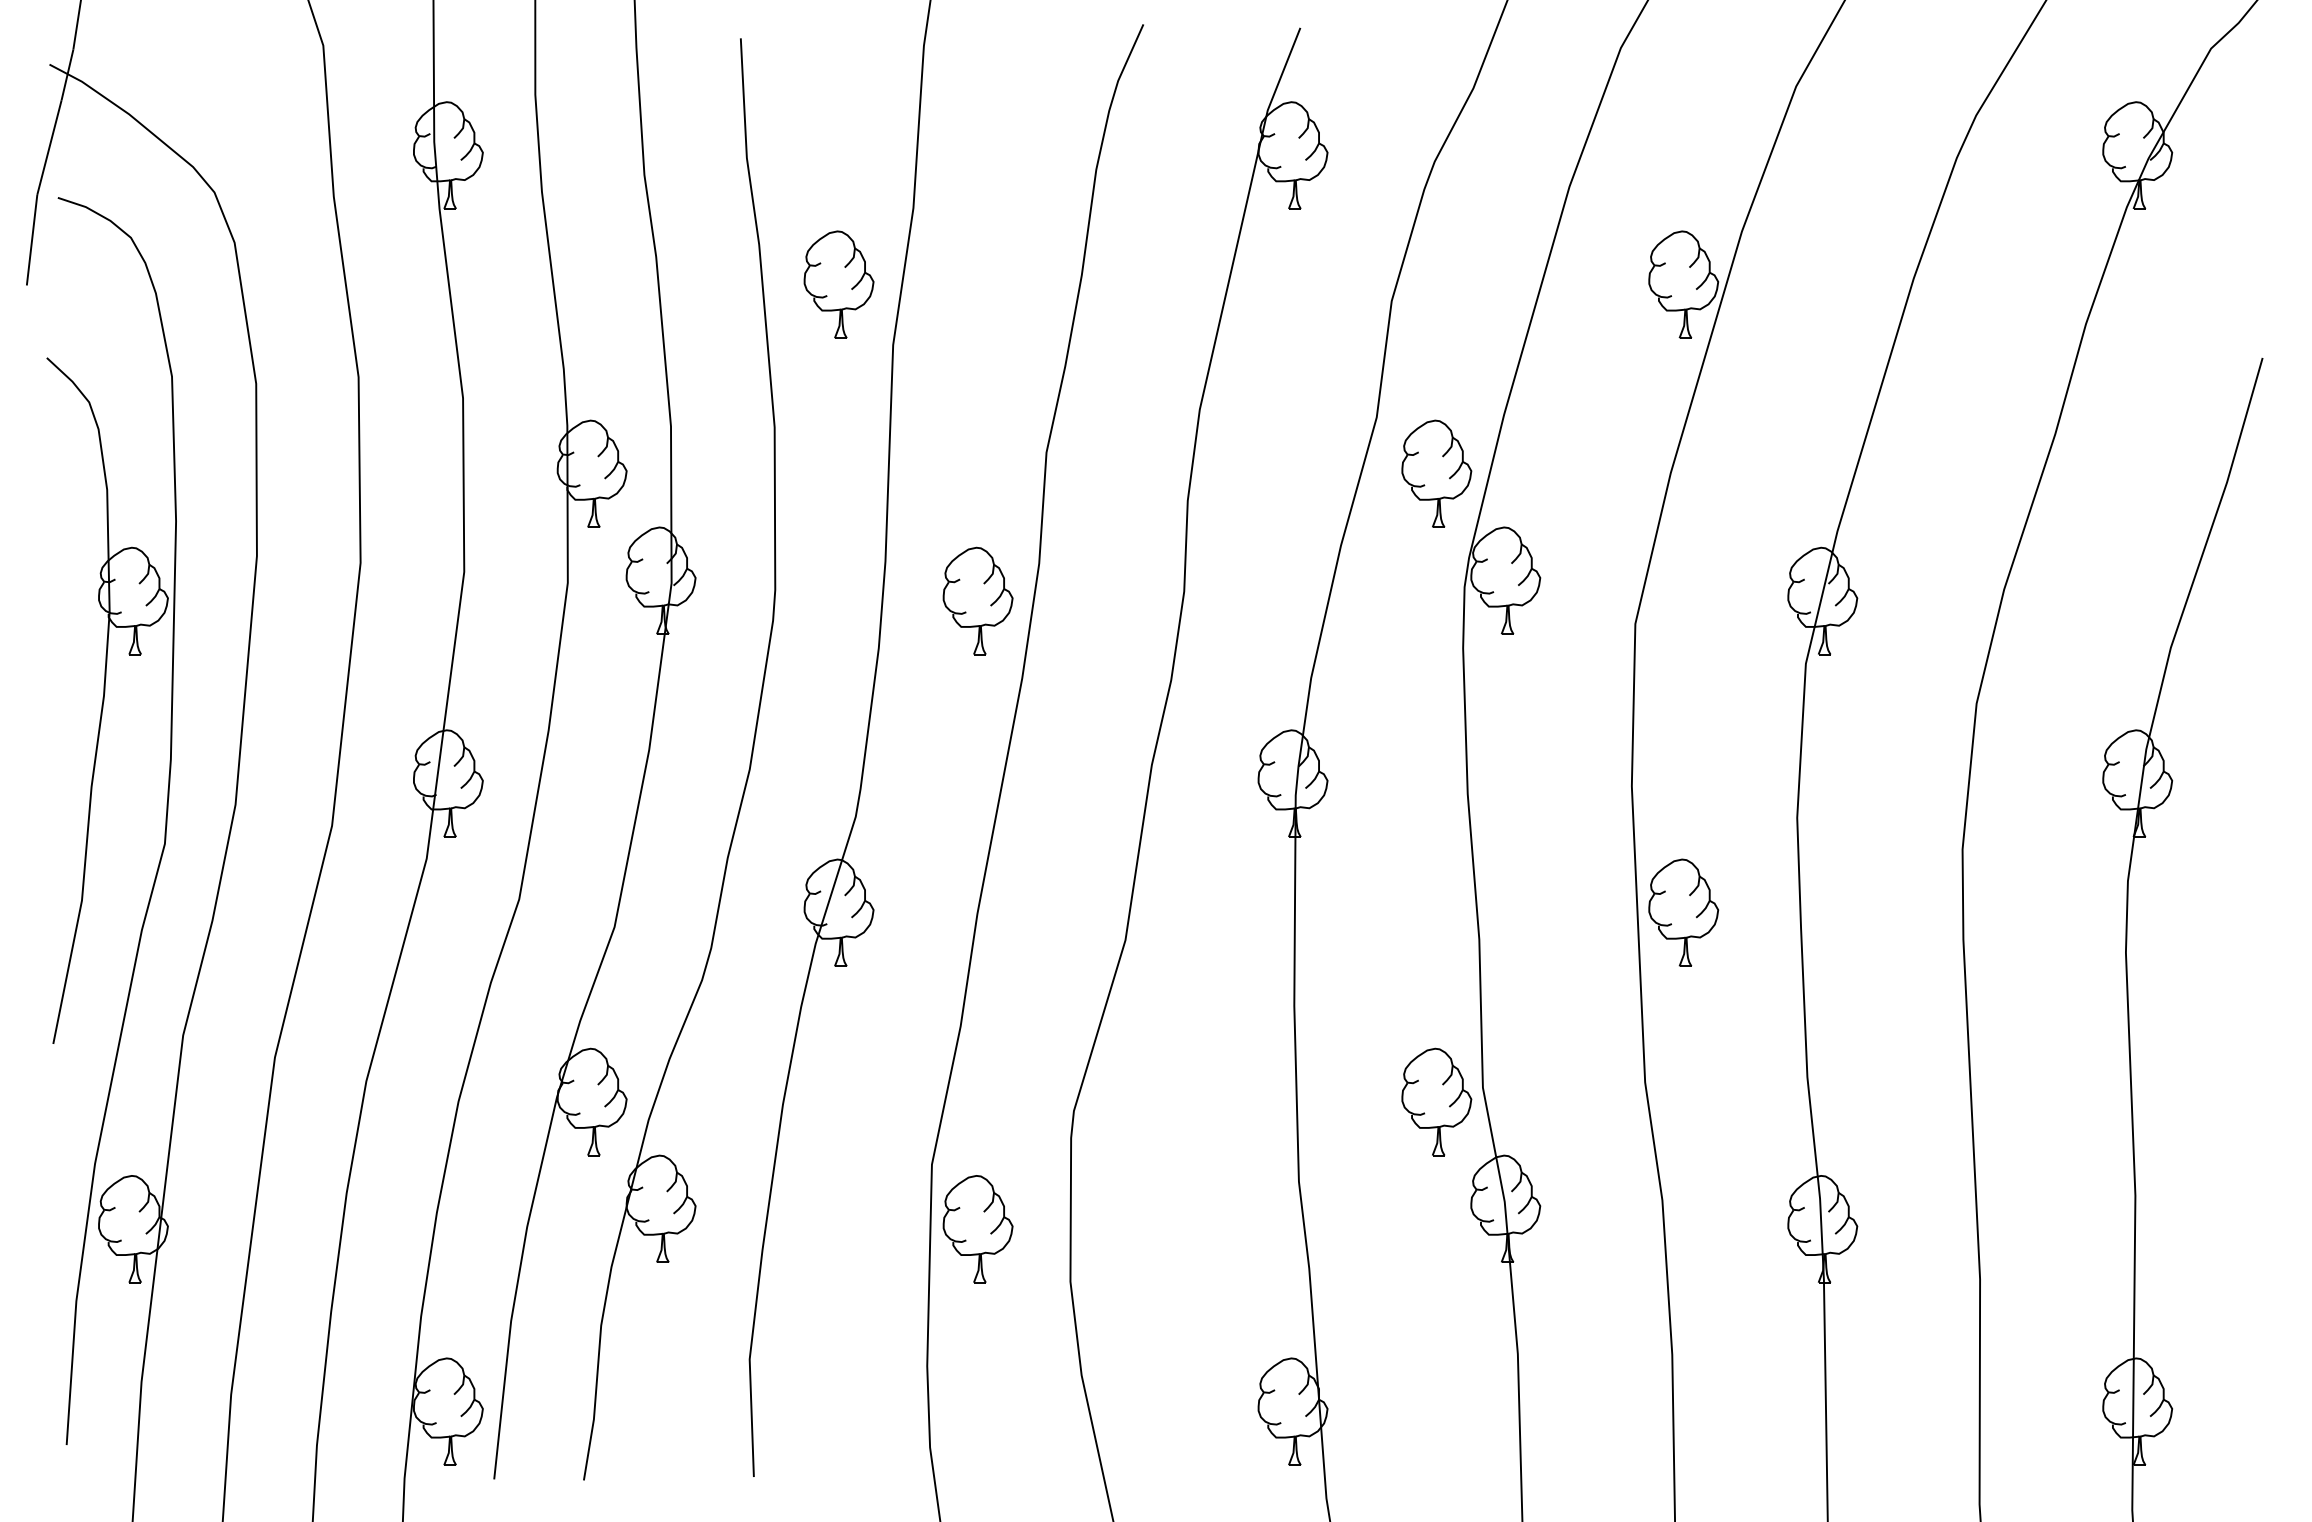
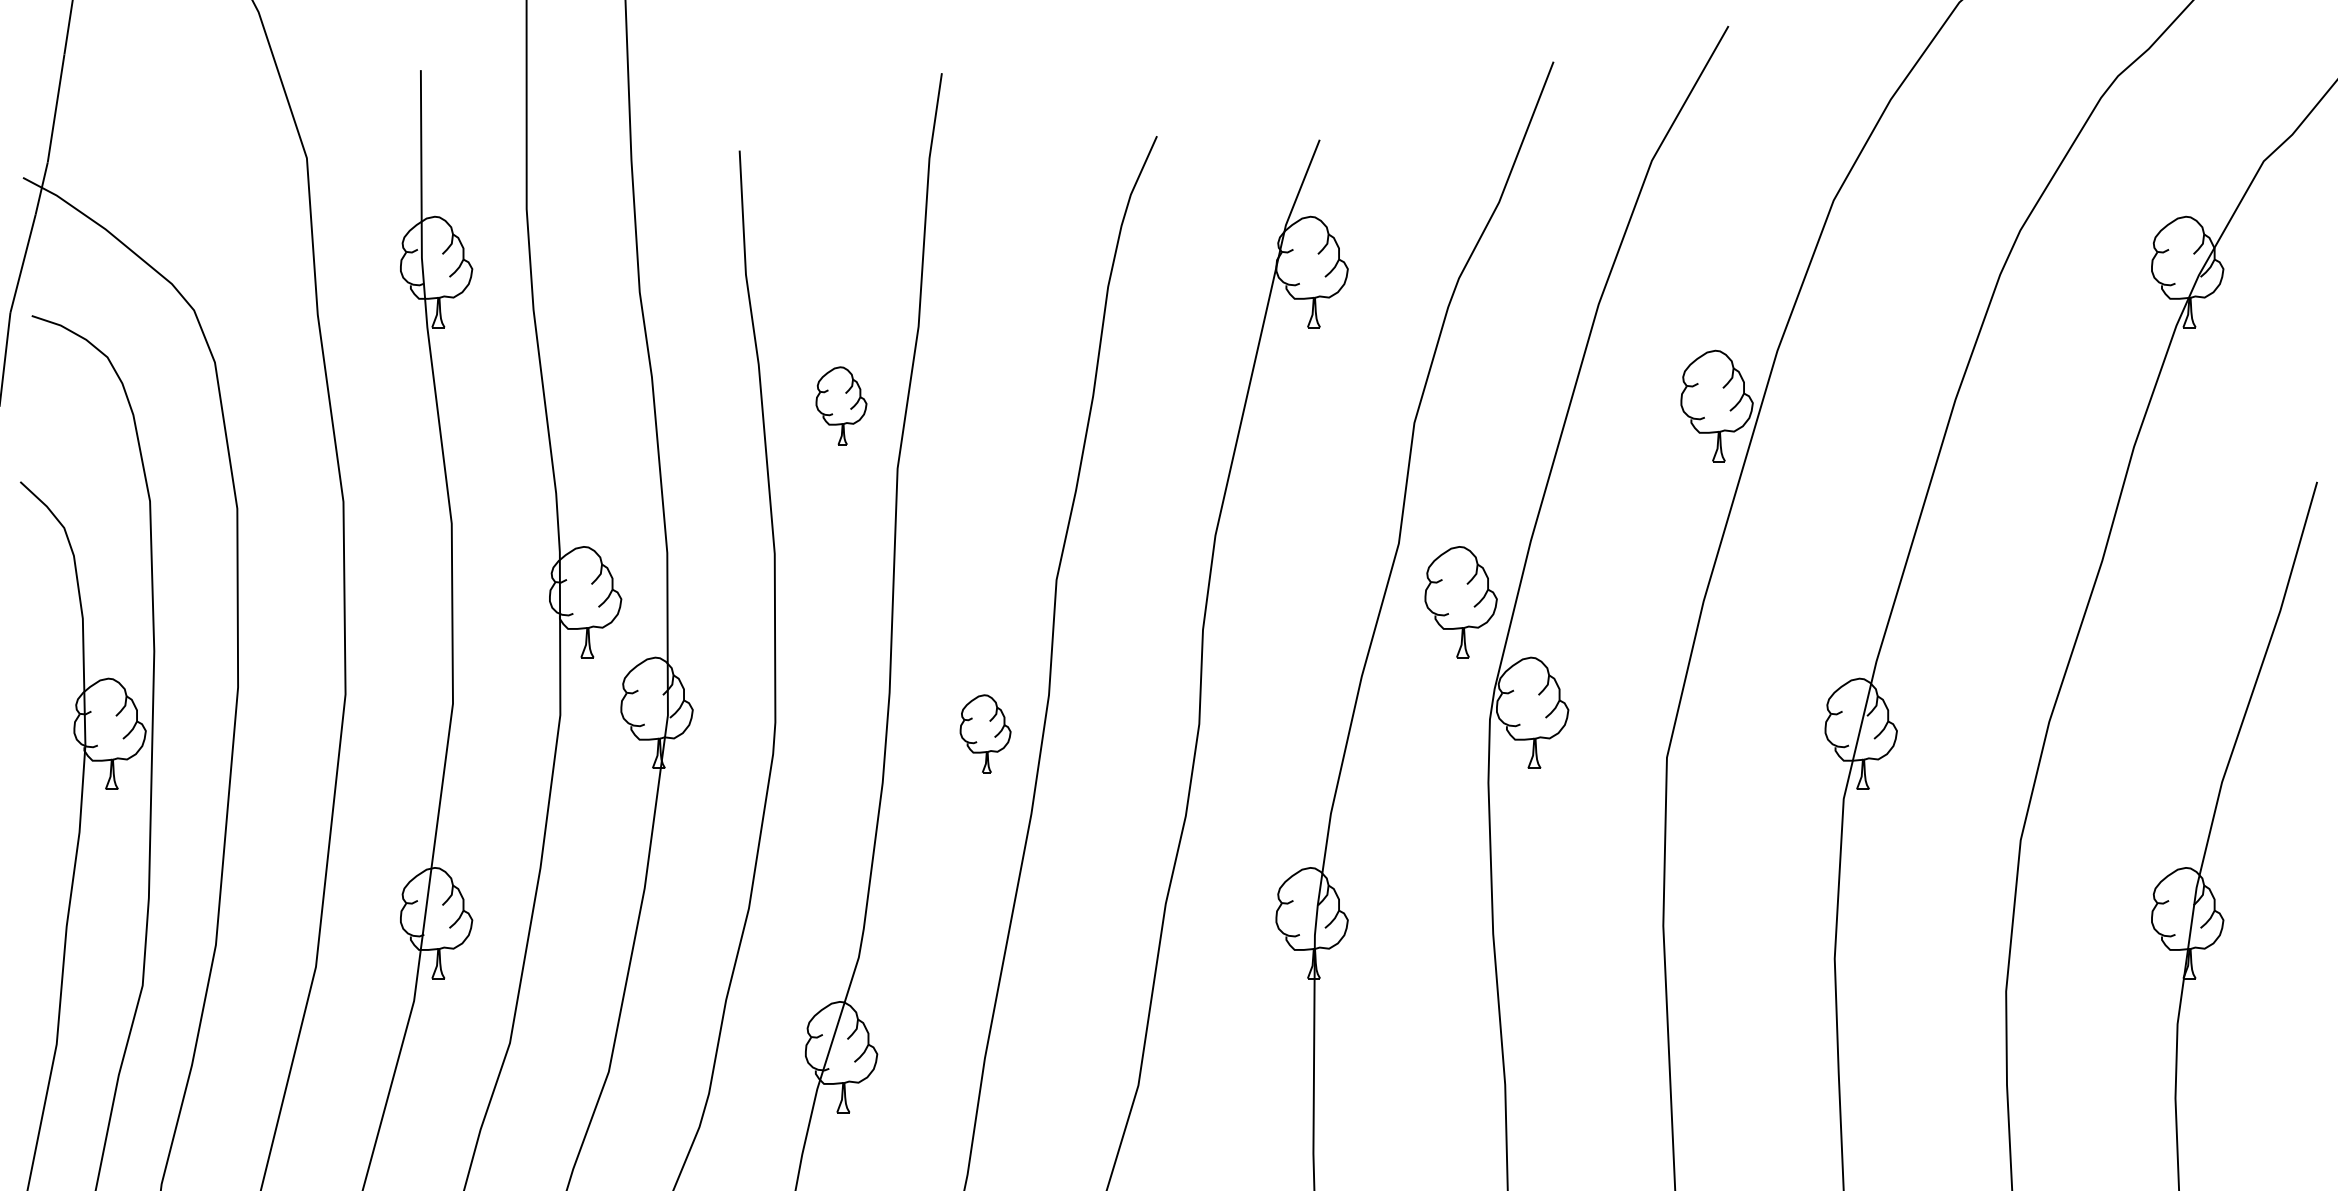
part: (838, 284) -> (840, 405), size x0.7
part: (977, 600) -> (985, 733), size x0.7
part: (1683, 912) -> (1716, 1056), removed

